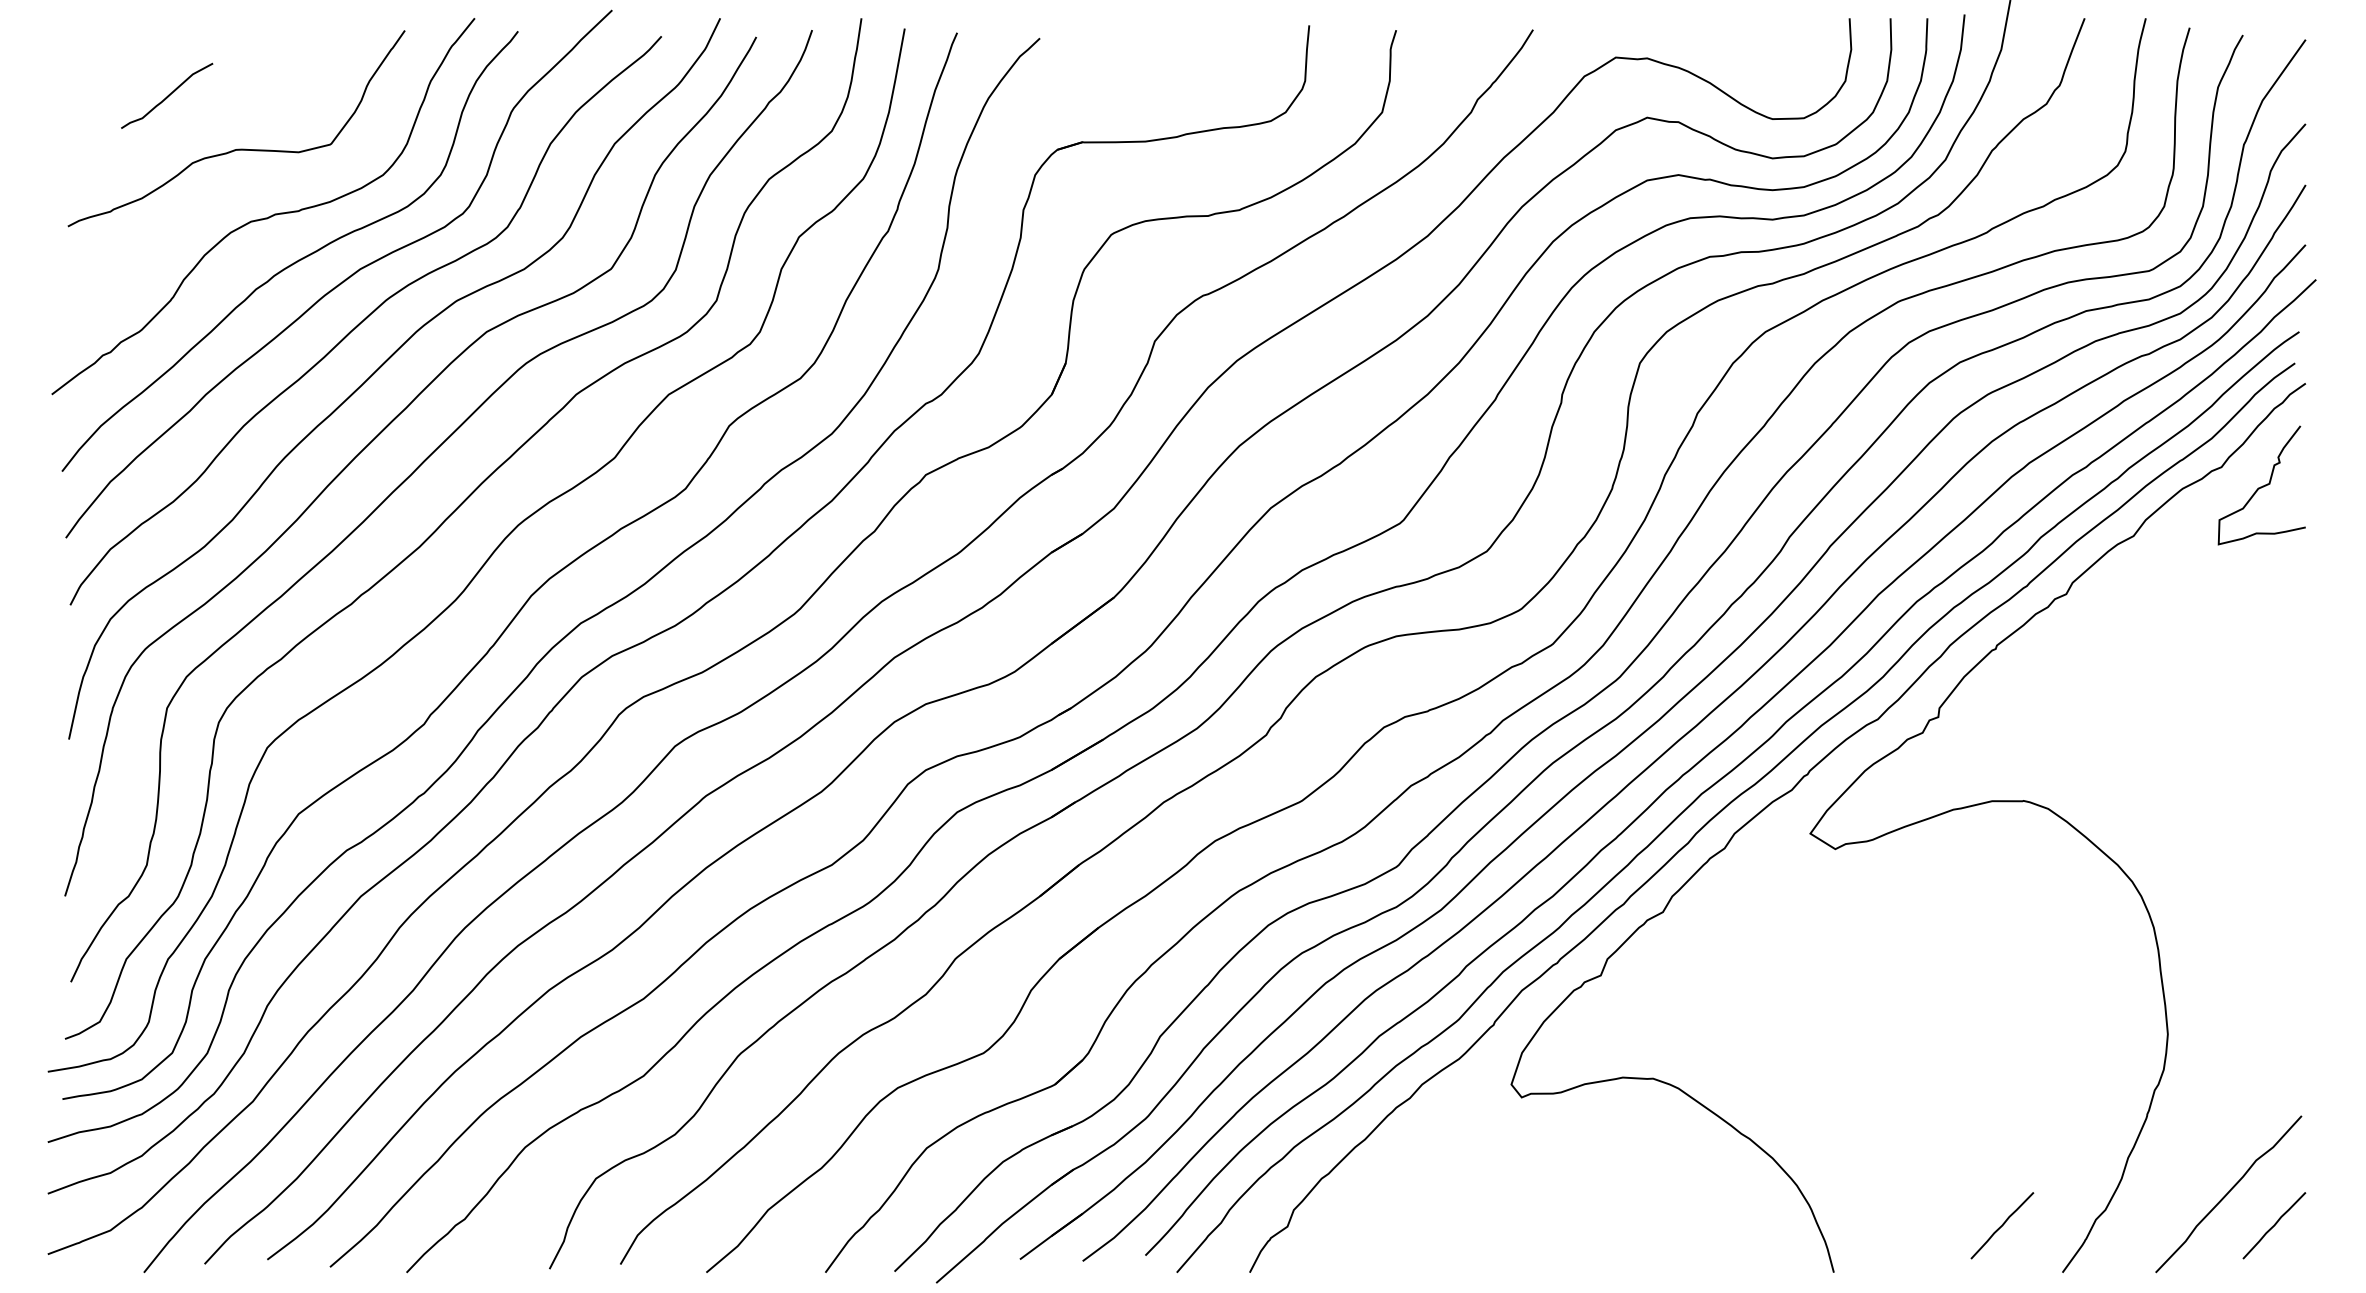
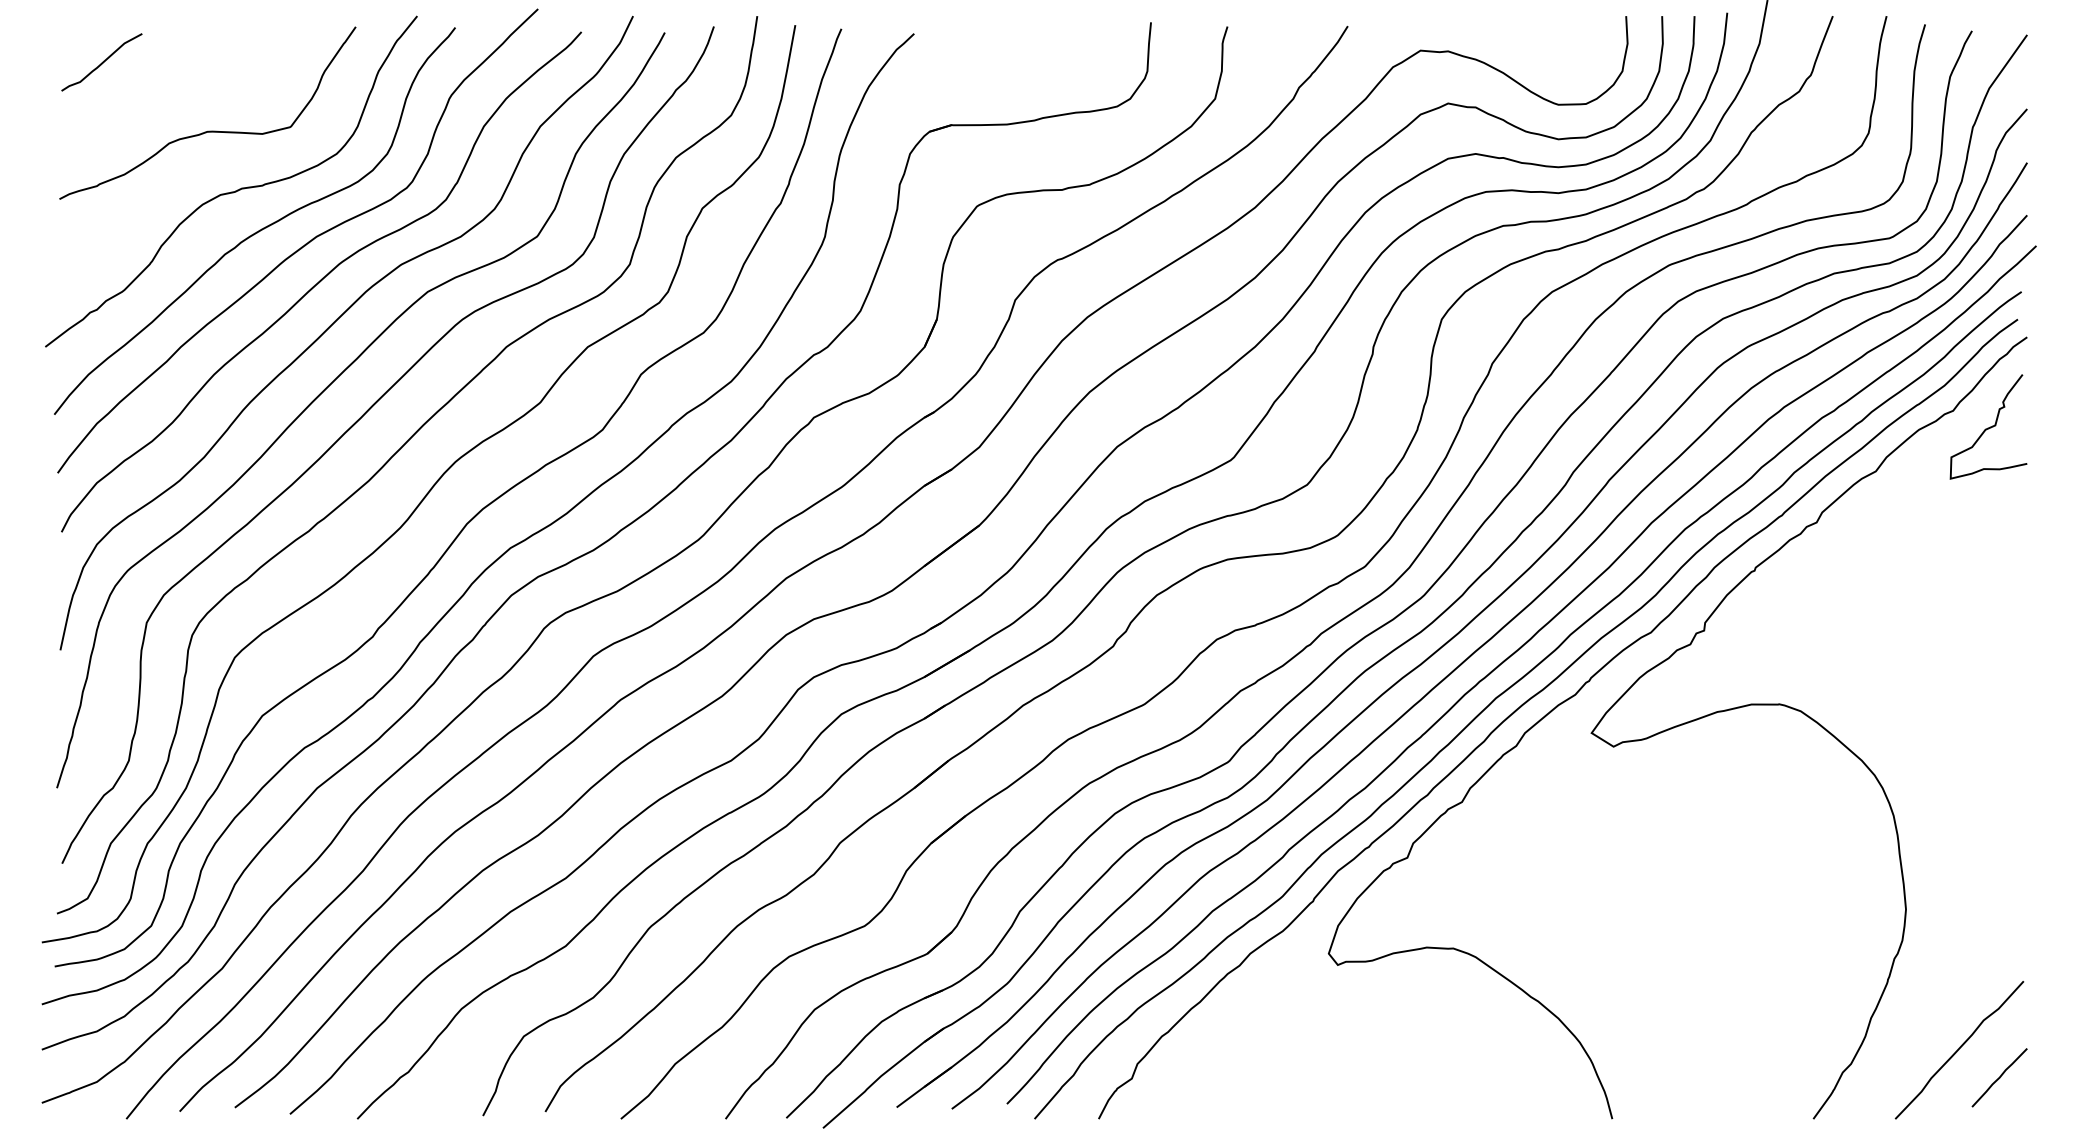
curve: (167, 95) -> (102, 62), moved
line: (2002, 1225) -> (1760, 1077), removed

